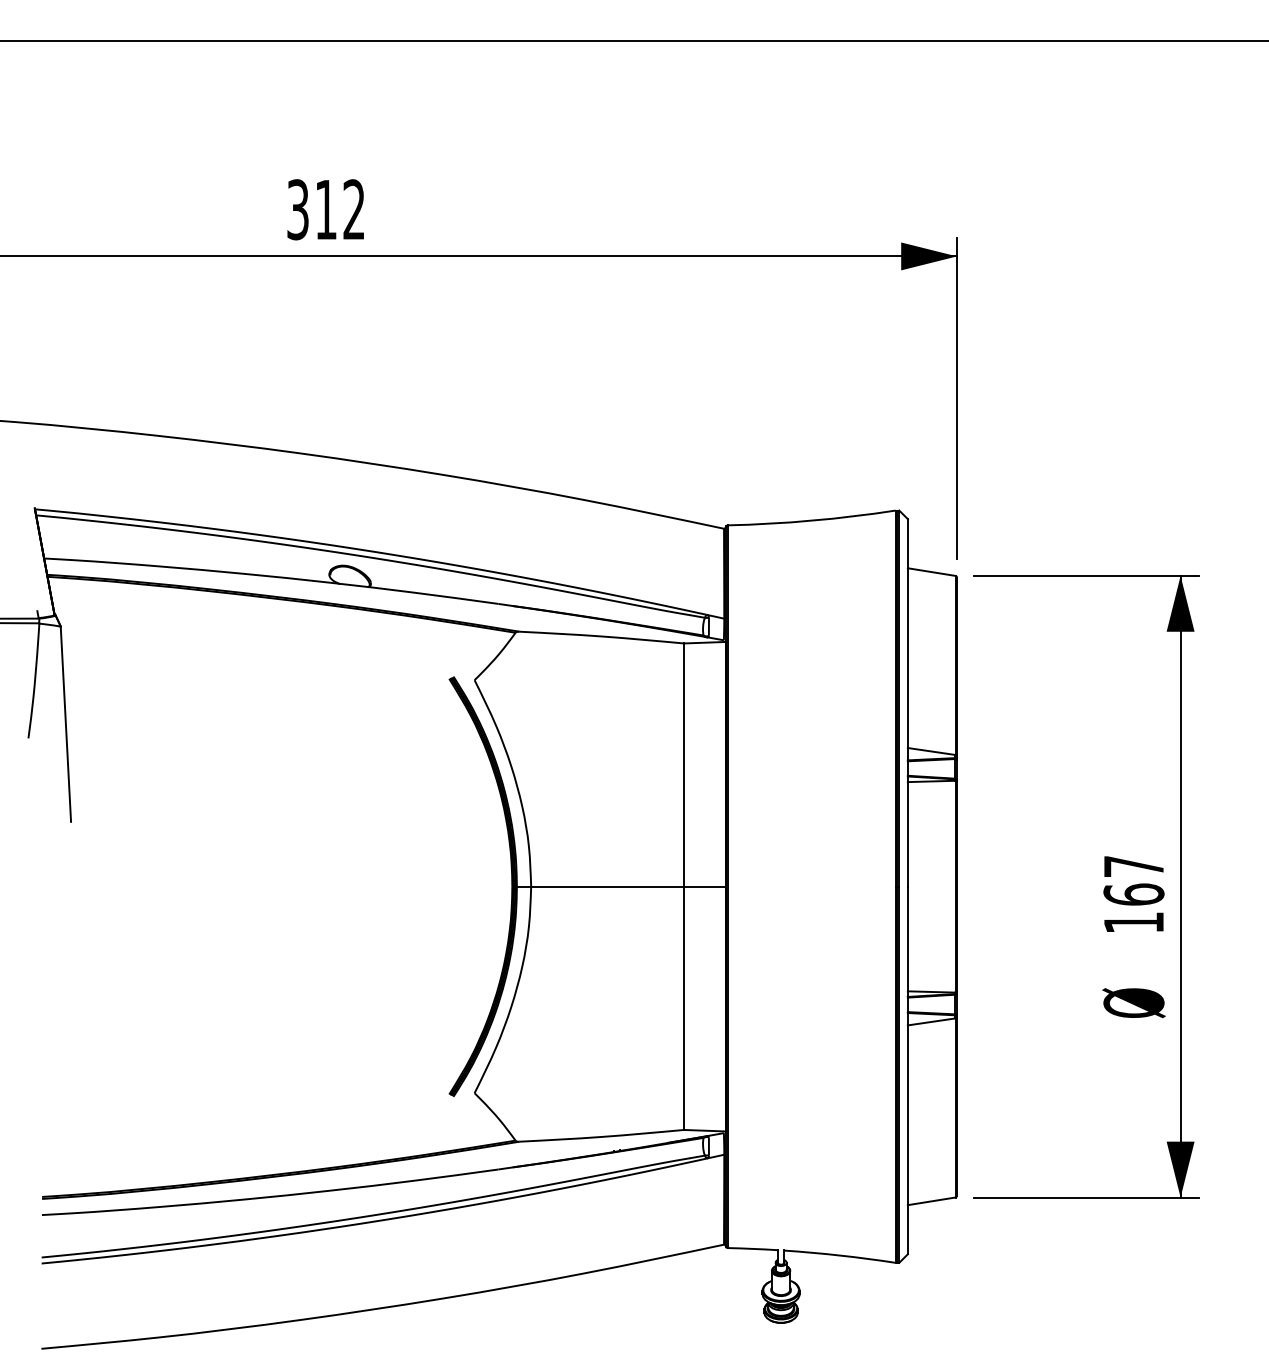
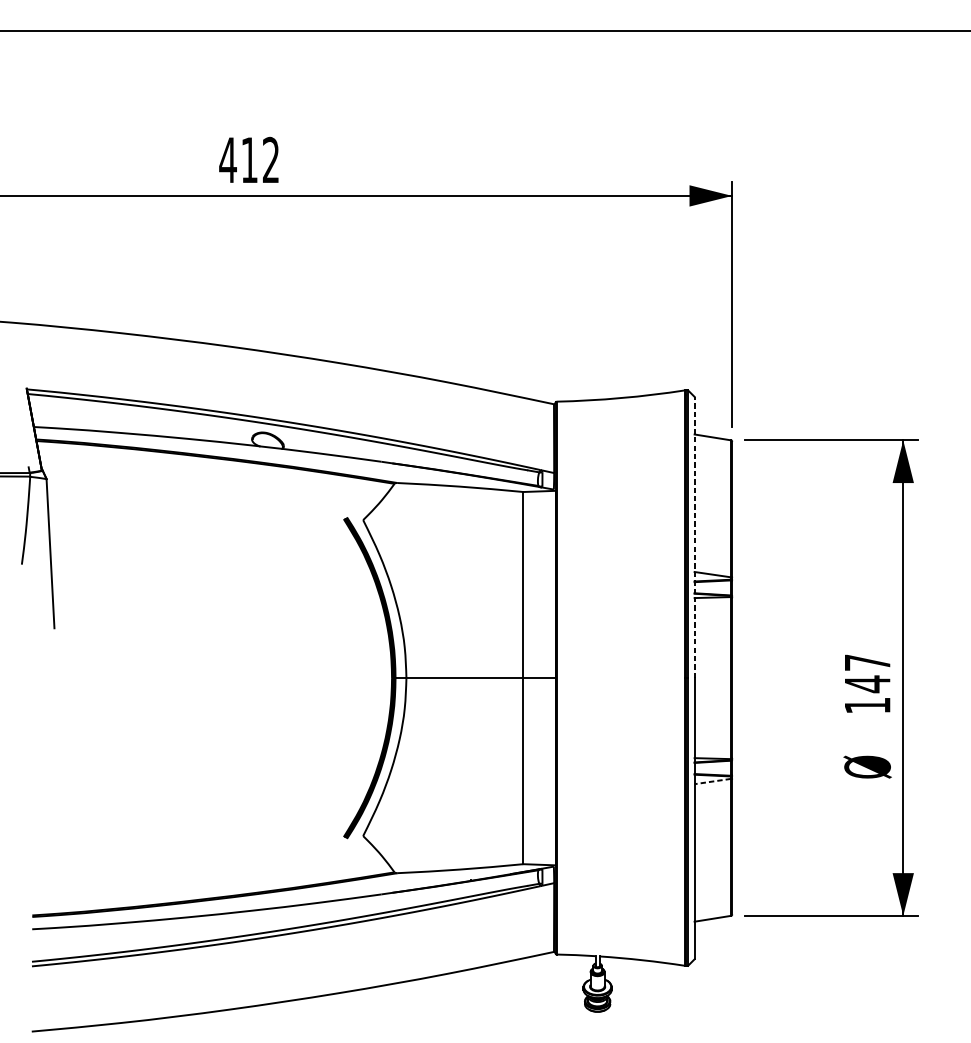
text: (297, 209) -> (227, 160), 312 -> 412
line: (907, 702) -> (694, 537), solid -> dashed
text: (1133, 894) -> (867, 684), 167 -> 147
line: (931, 1021) -> (712, 781), solid -> dashed

